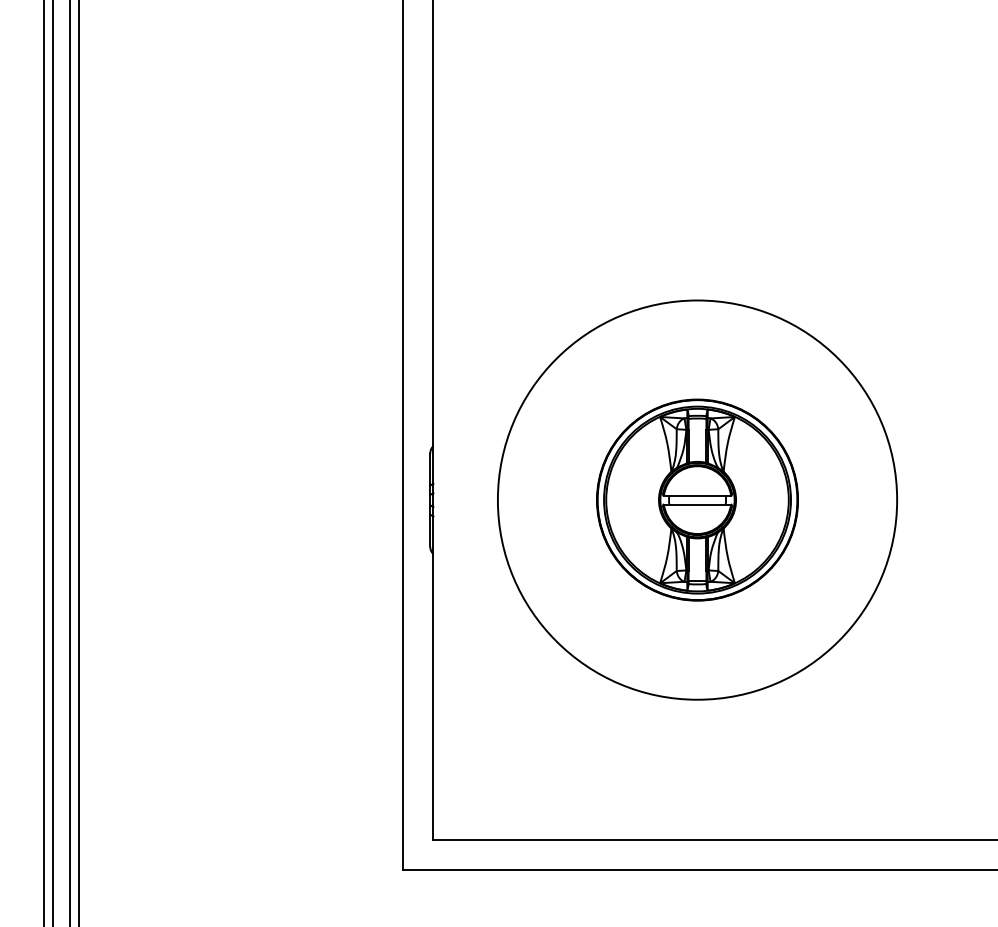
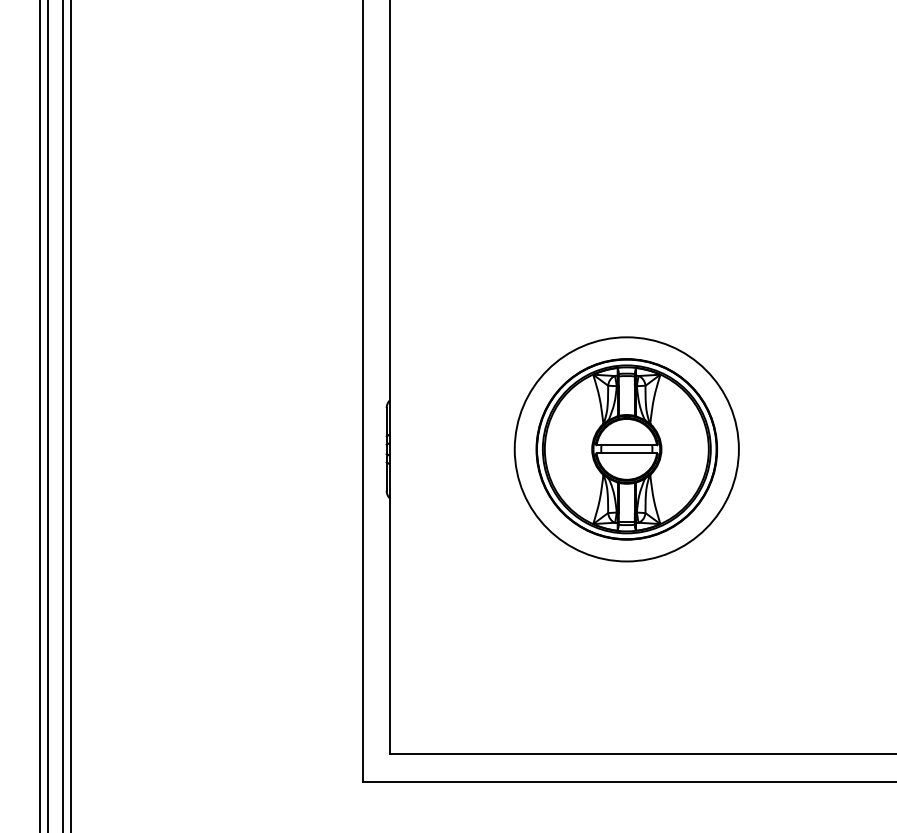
circle: (697, 499) -> (626, 448), size x0.62

